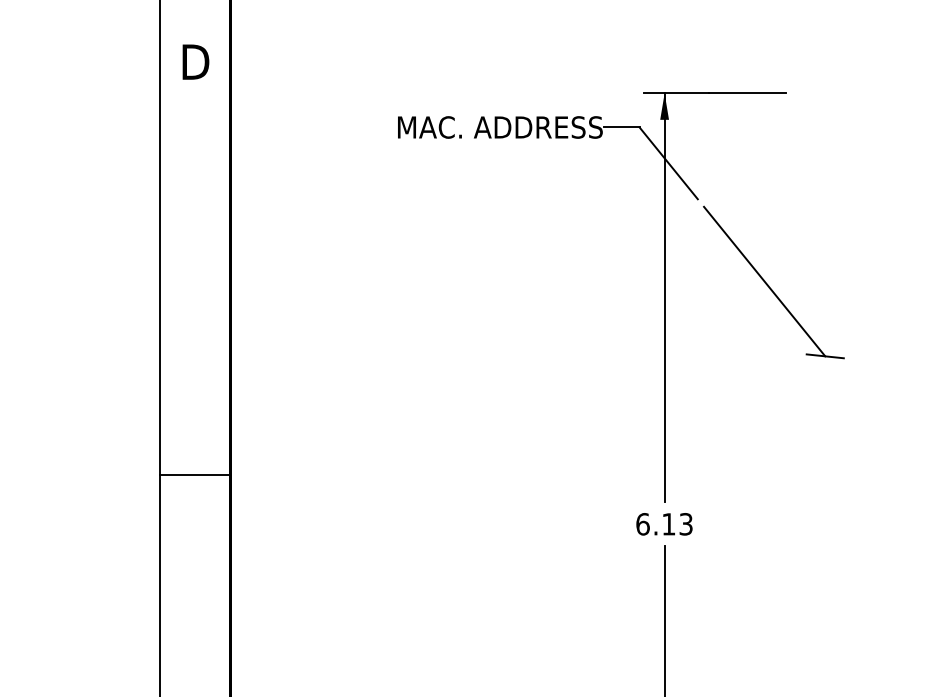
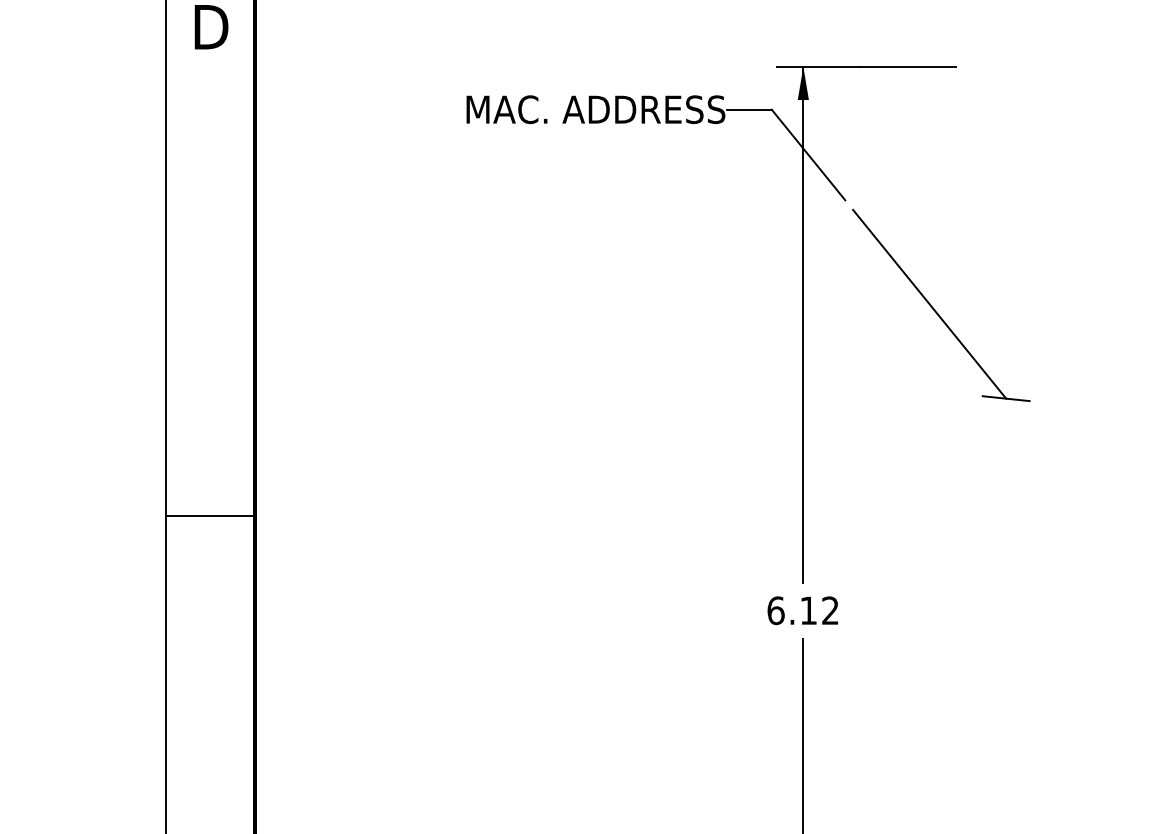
line: (194, 474) -> (209, 516), moved
text: (685, 524) -> (829, 611), 6.13 -> 6.12

